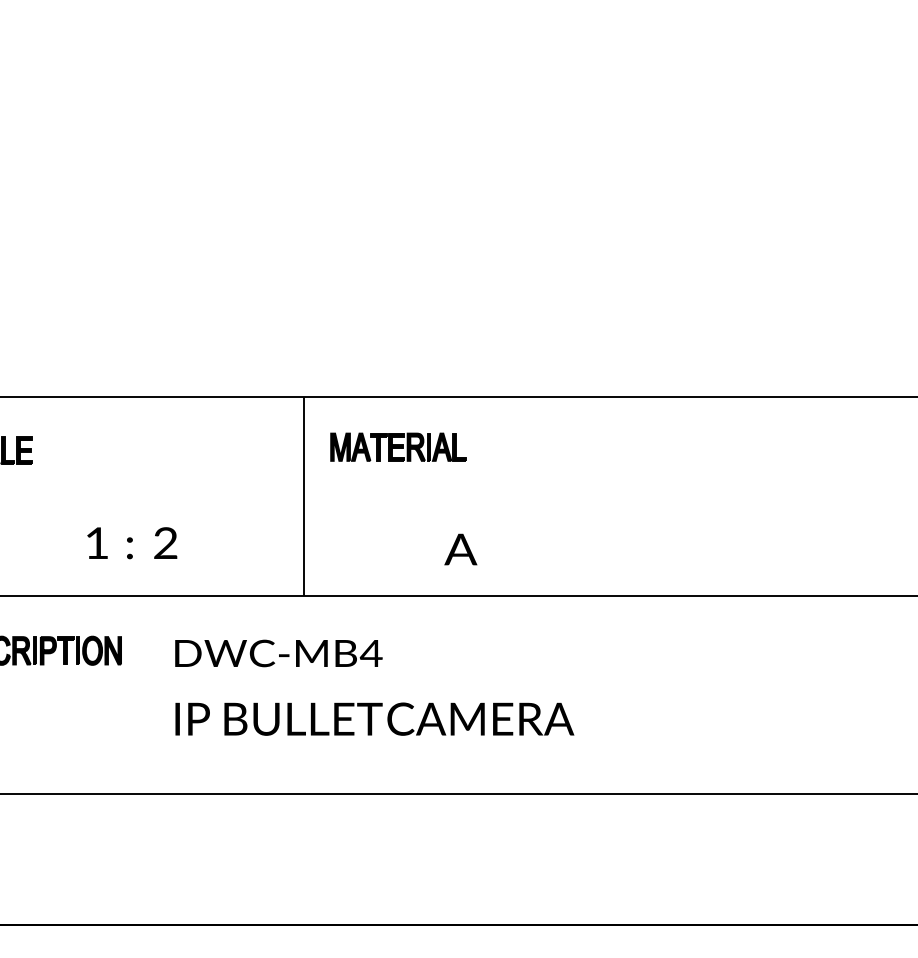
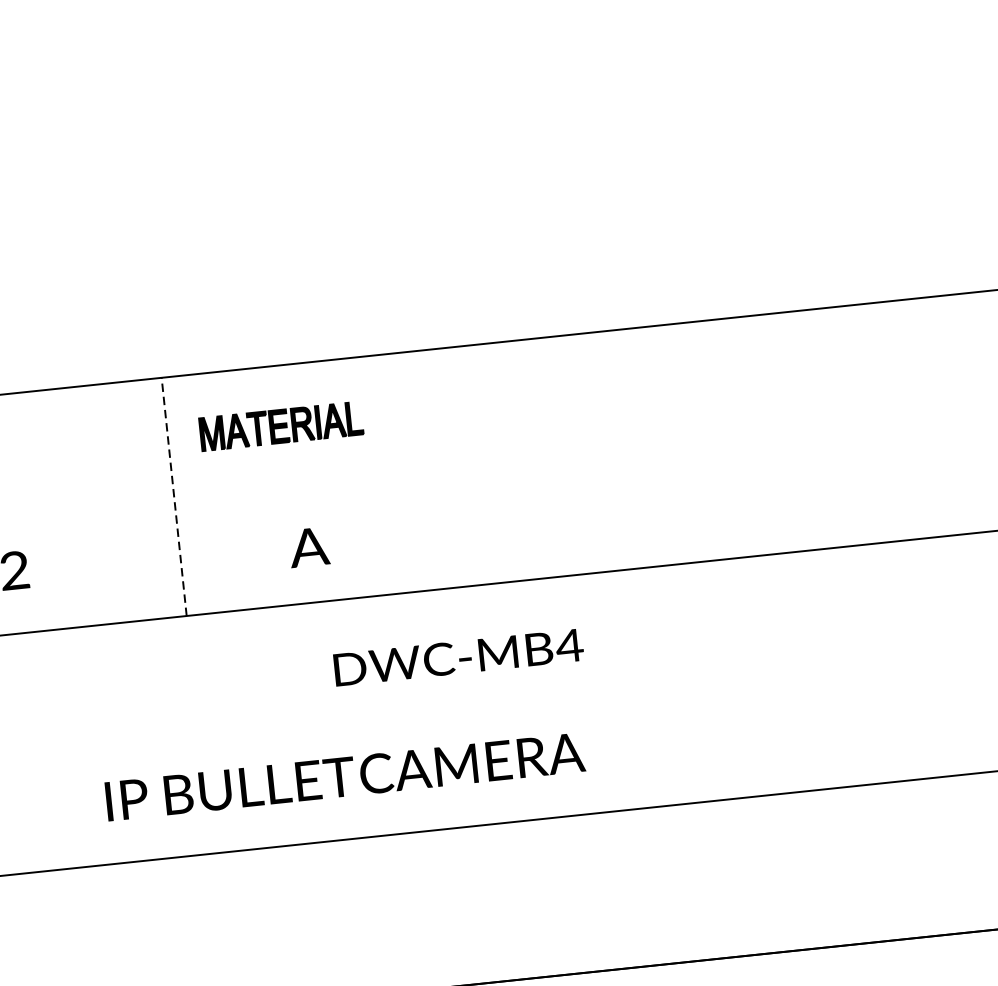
line: (303, 495) -> (173, 496), solid -> dashed
text: (460, 549) -> (308, 547), moved
text: (278, 653) -> (458, 657), moved
text: (374, 718) -> (344, 776), moved

